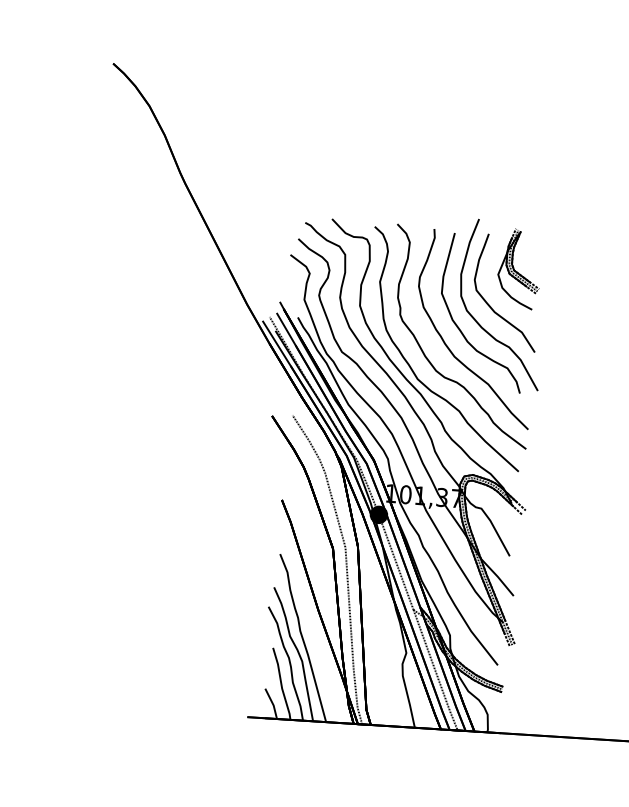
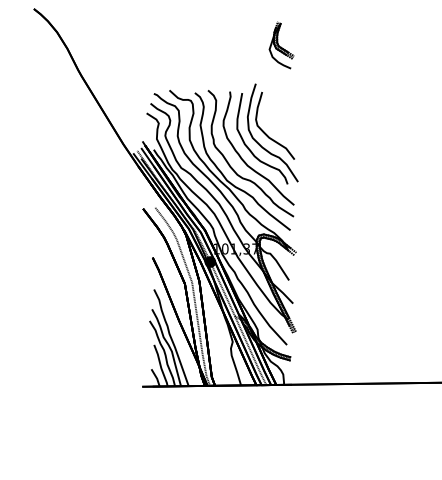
part: (518, 269) -> (281, 45), moved

